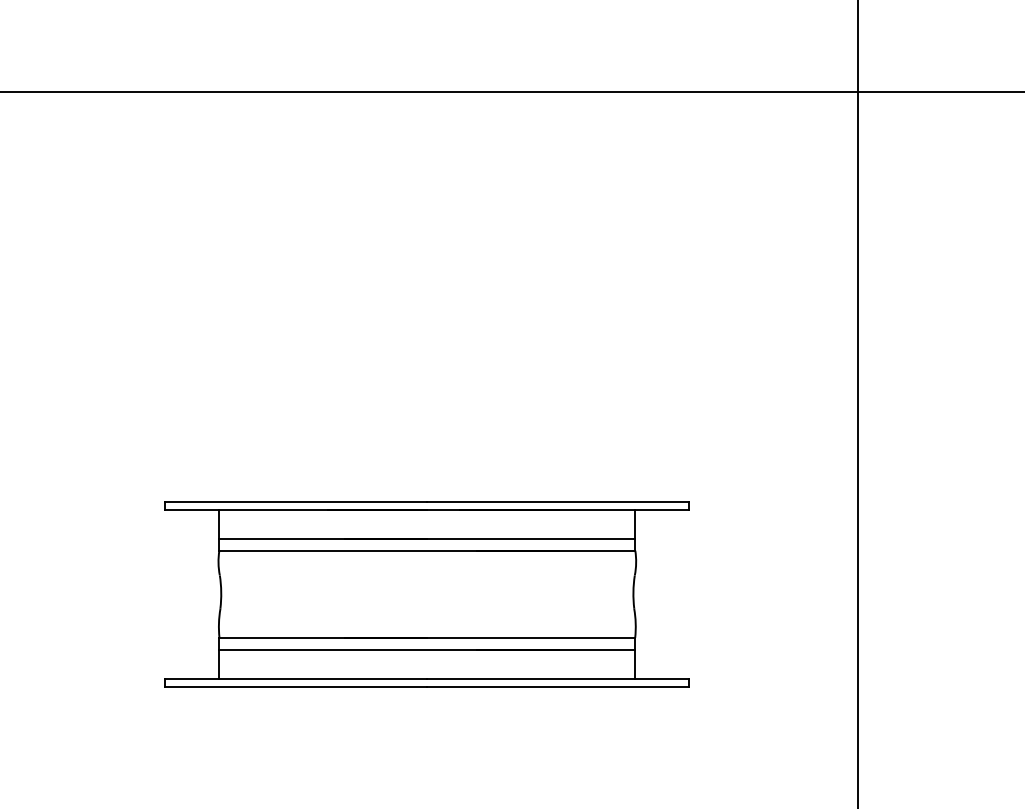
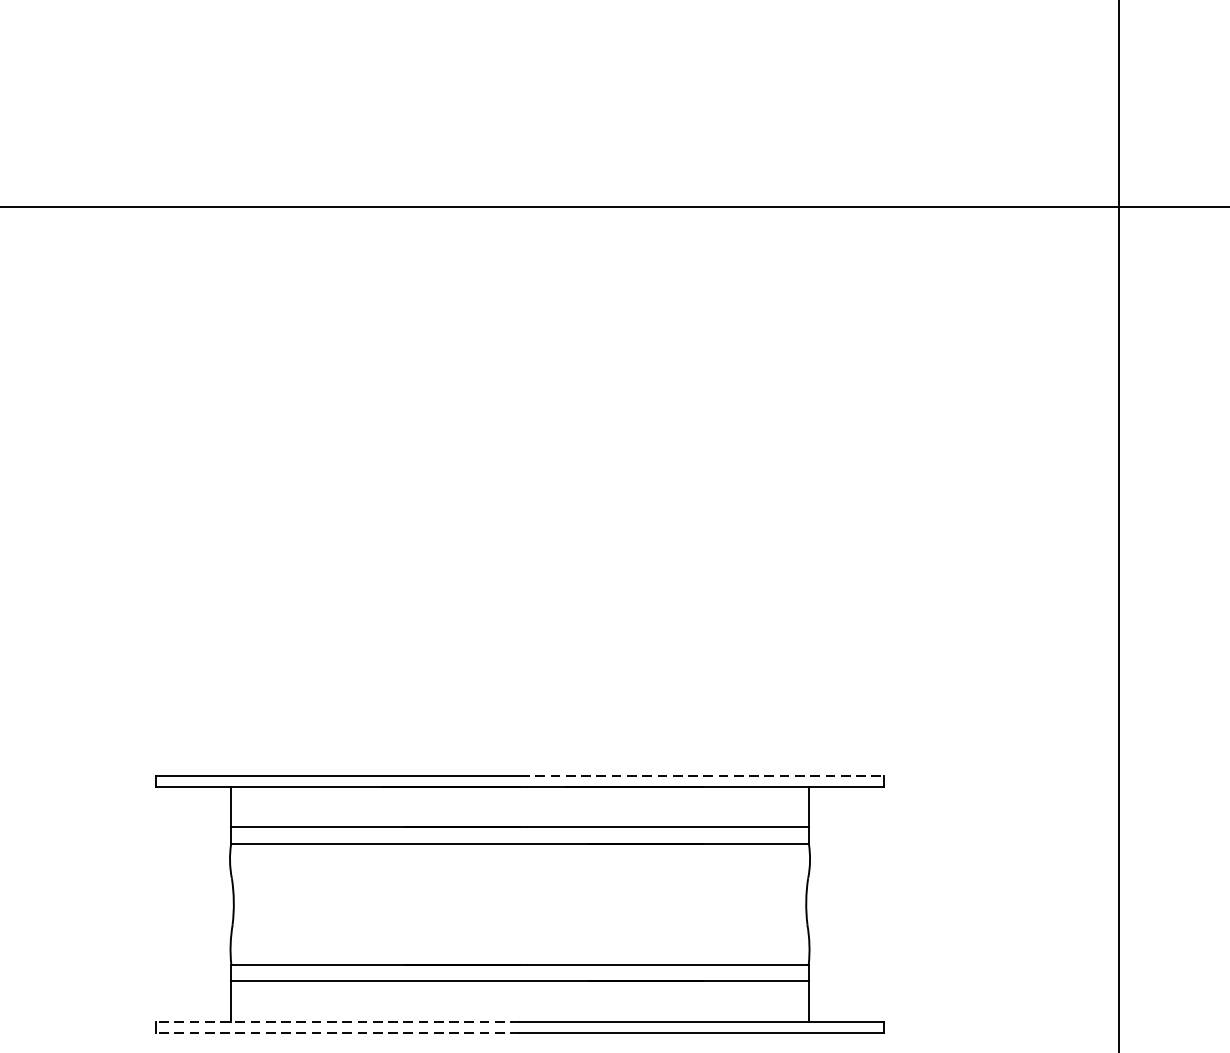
line: (558, 501) -> (702, 775), solid -> dashed
line: (295, 678) -> (336, 1021), solid -> dashed
line: (295, 686) -> (336, 1032), solid -> dashed

